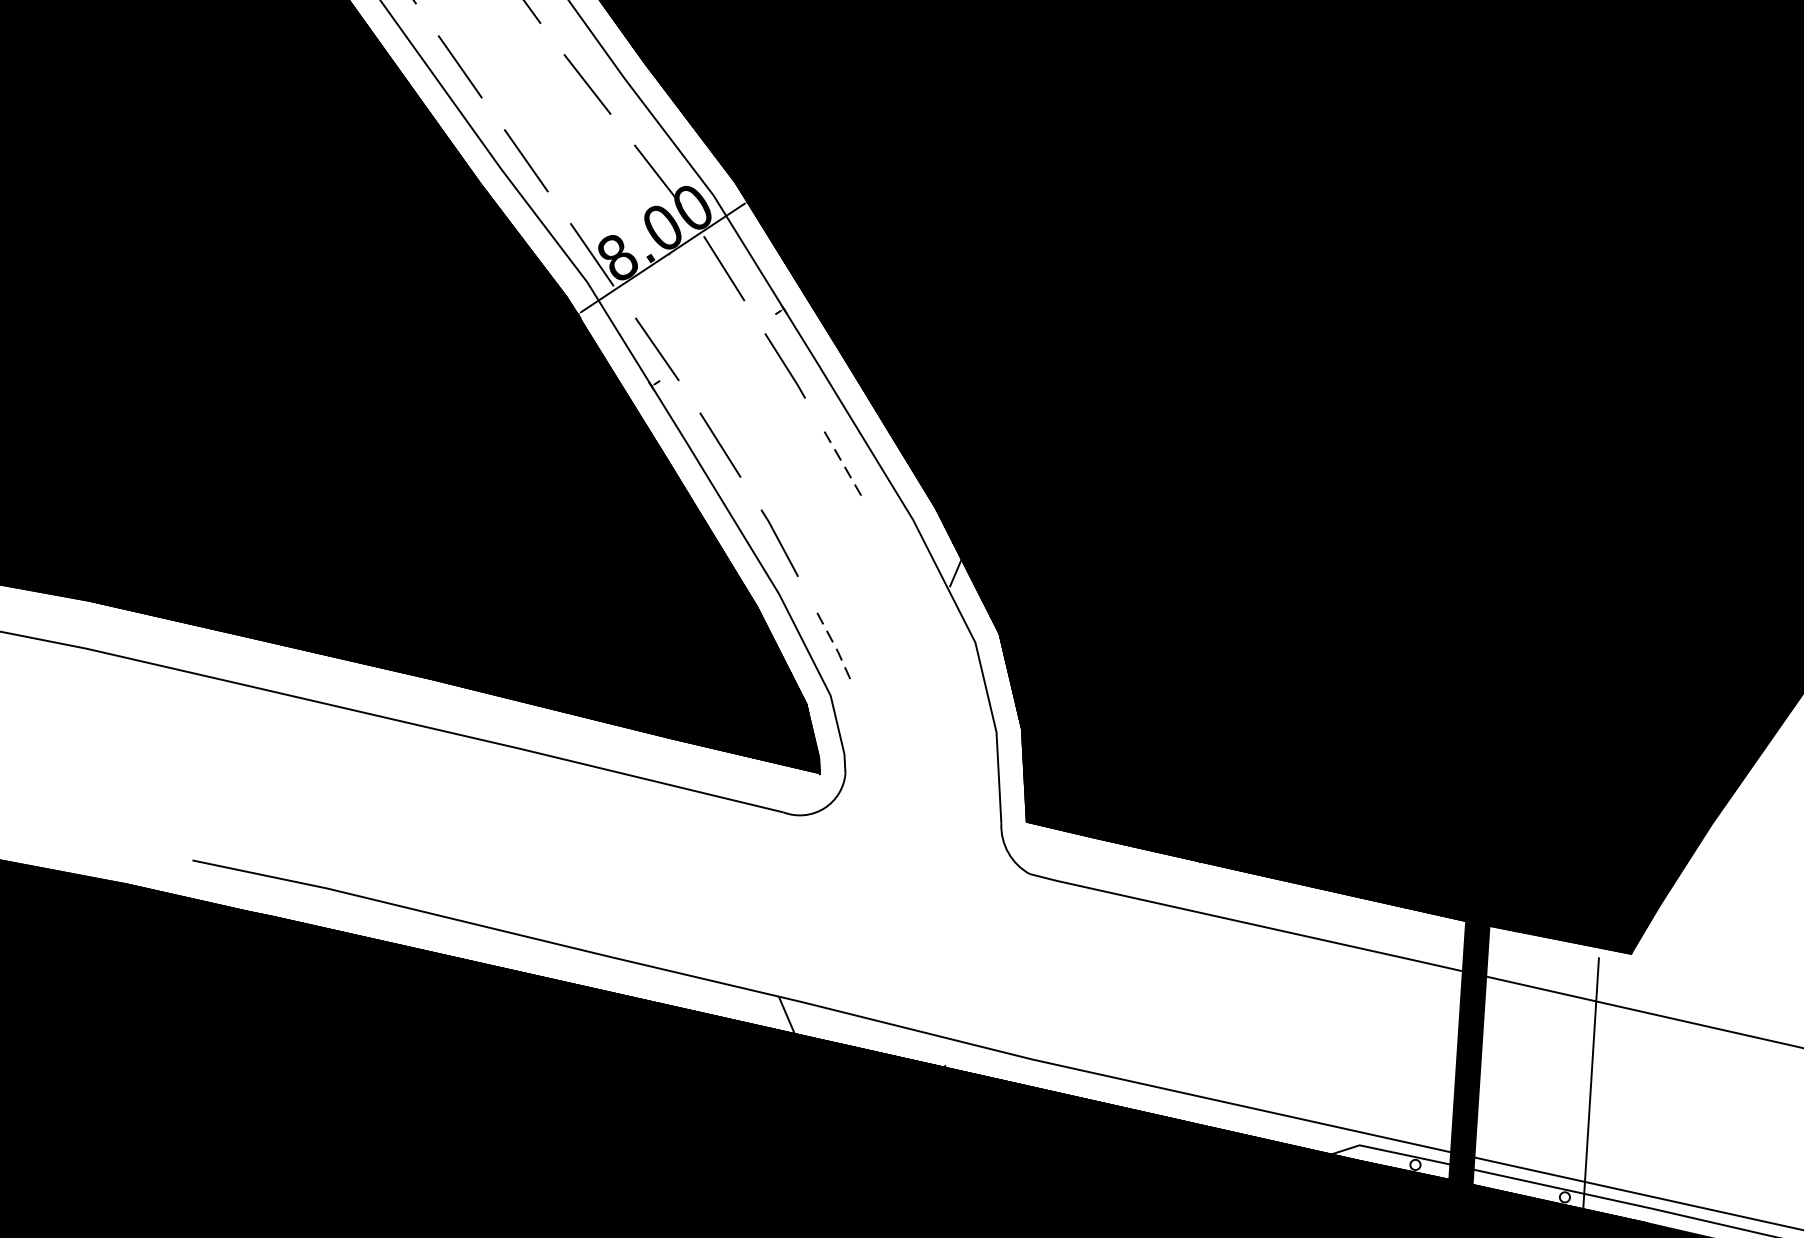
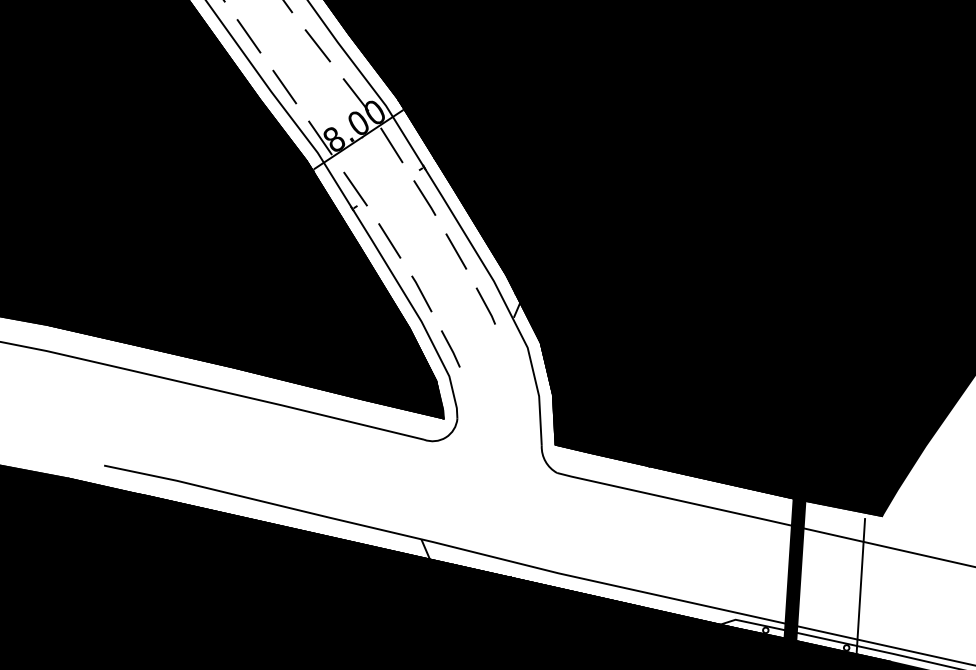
line: (843, 466) -> (456, 252), dashed -> solid
line: (897, 564) -> (485, 305), added
line: (834, 645) -> (451, 349), dashed -> solid

